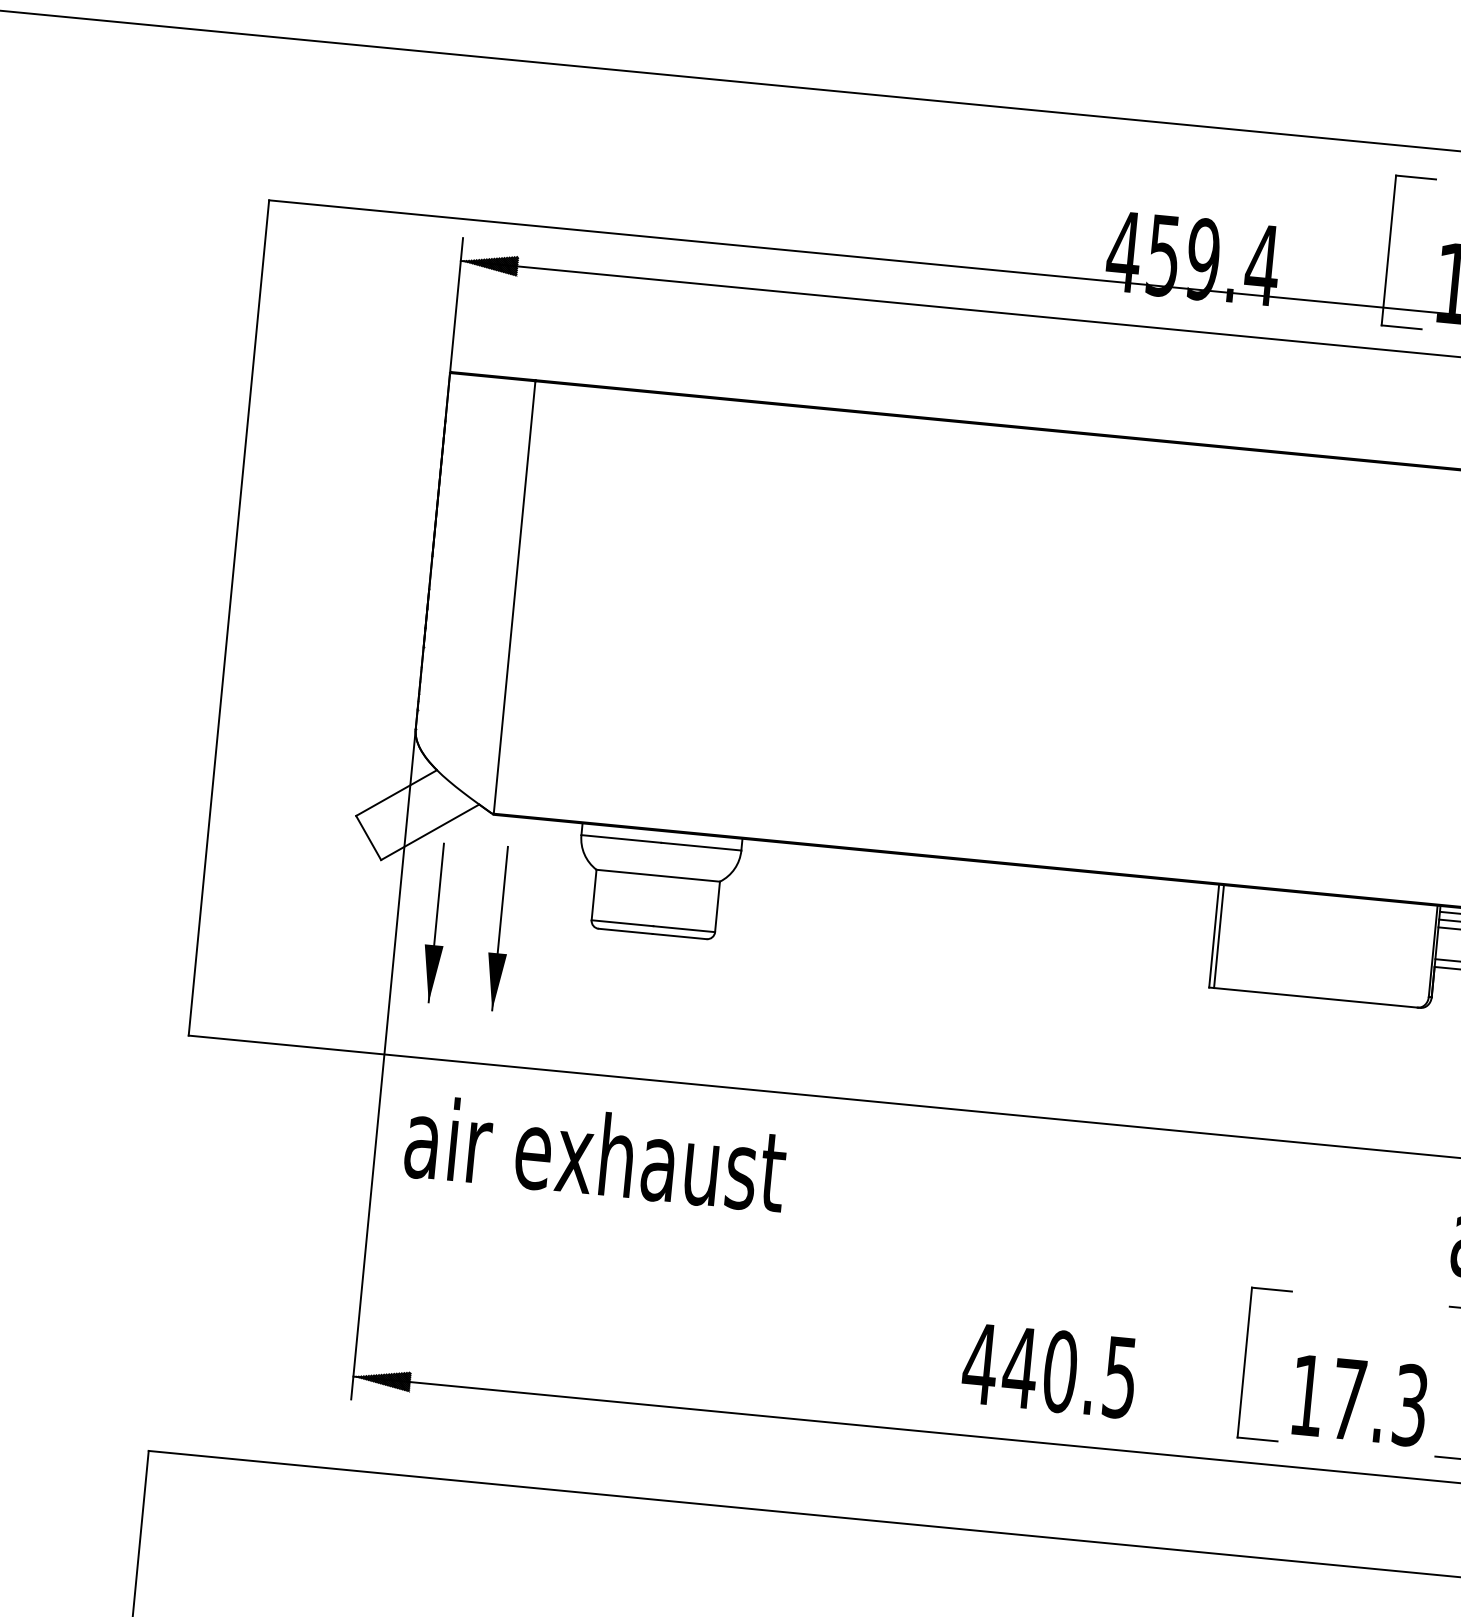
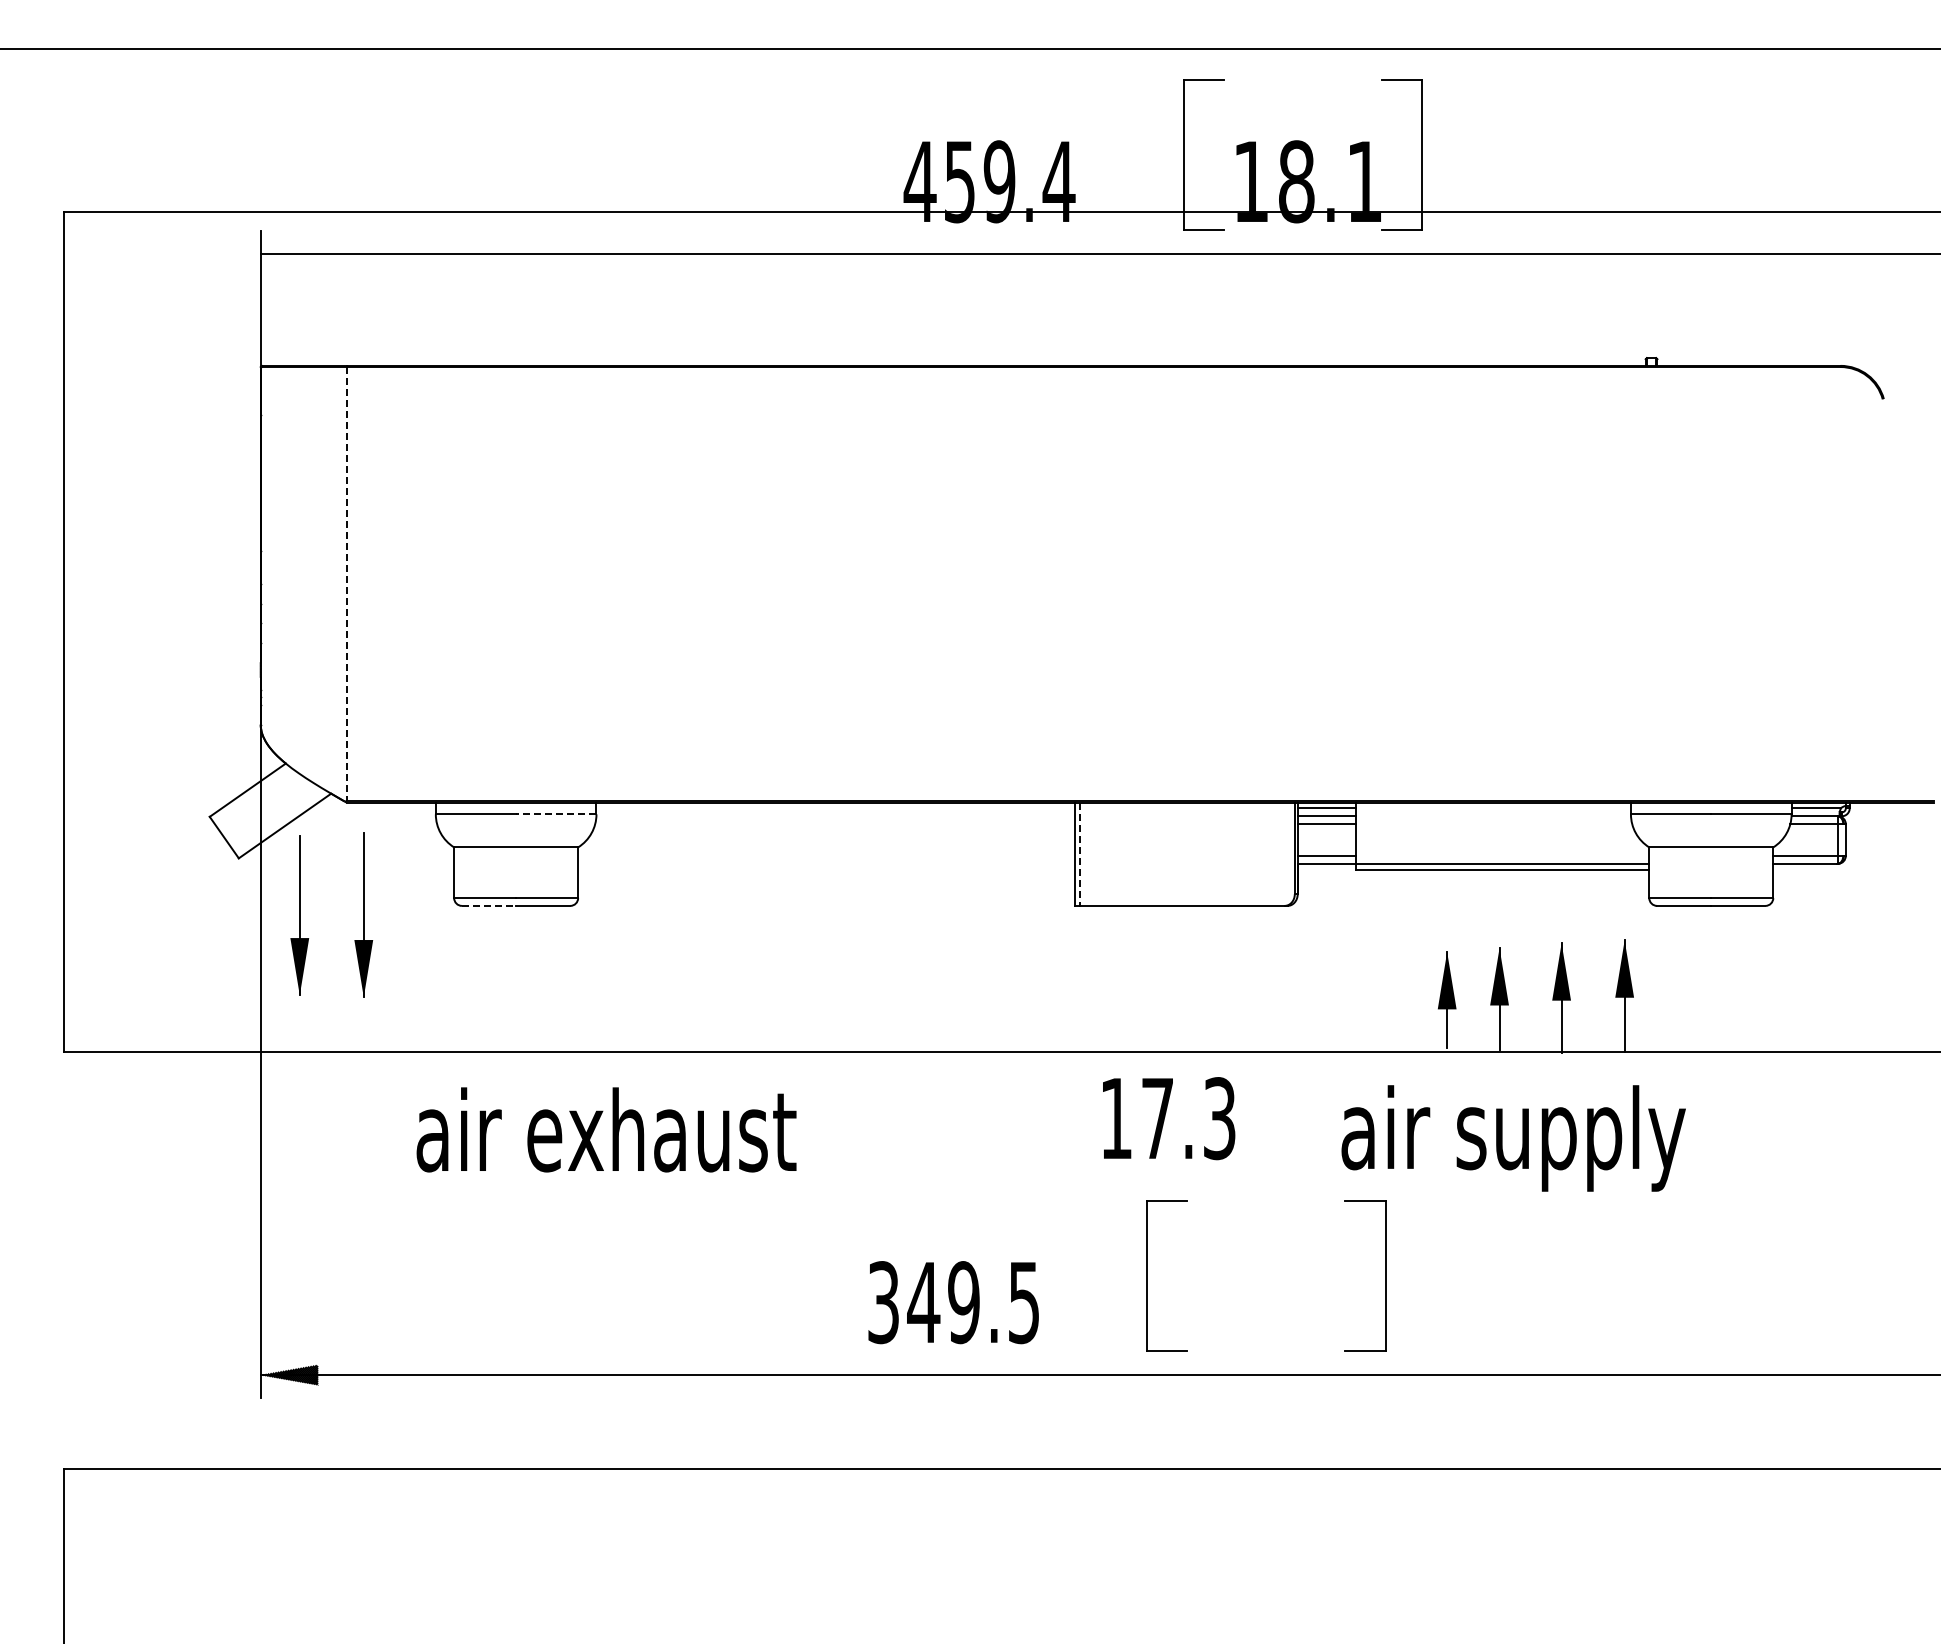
hatch: (489, 263) -> (289, 254), removed
line: (514, 597) -> (346, 584), solid -> dashed
line: (700, 846) -> (555, 814), solid -> dashed
line: (626, 931) -> (489, 905), solid -> dashed
line: (1219, 936) -> (1080, 854), solid -> dashed
text: (595, 1153) -> (606, 1129), moved
text: (1019, 1367) -> (922, 1302), 440.5 -> 349.5
text: (1360, 1400) -> (1169, 1118), moved

